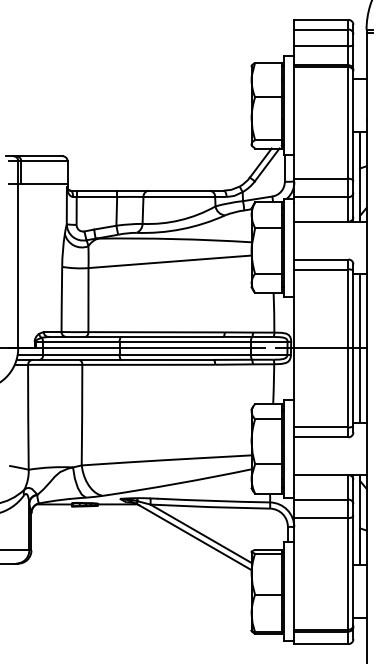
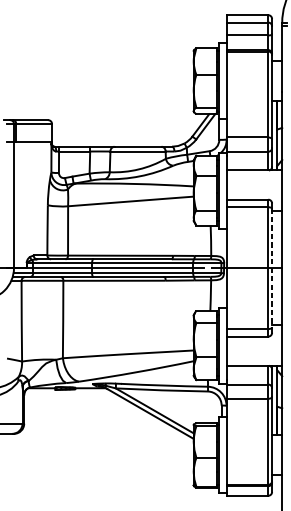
line: (353, 348) -> (272, 268), solid -> dashed
line: (359, 348) -> (276, 268), removed

